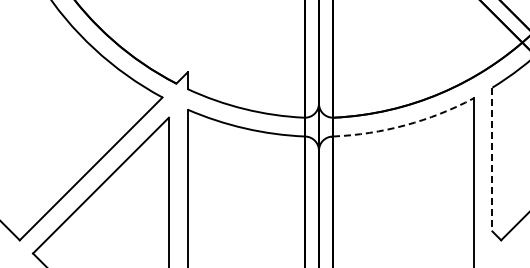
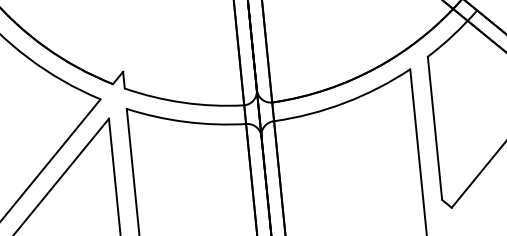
arc: (405, 125) -> (345, 103), dashed -> solid
line: (492, 159) -> (435, 128), dashed -> solid

